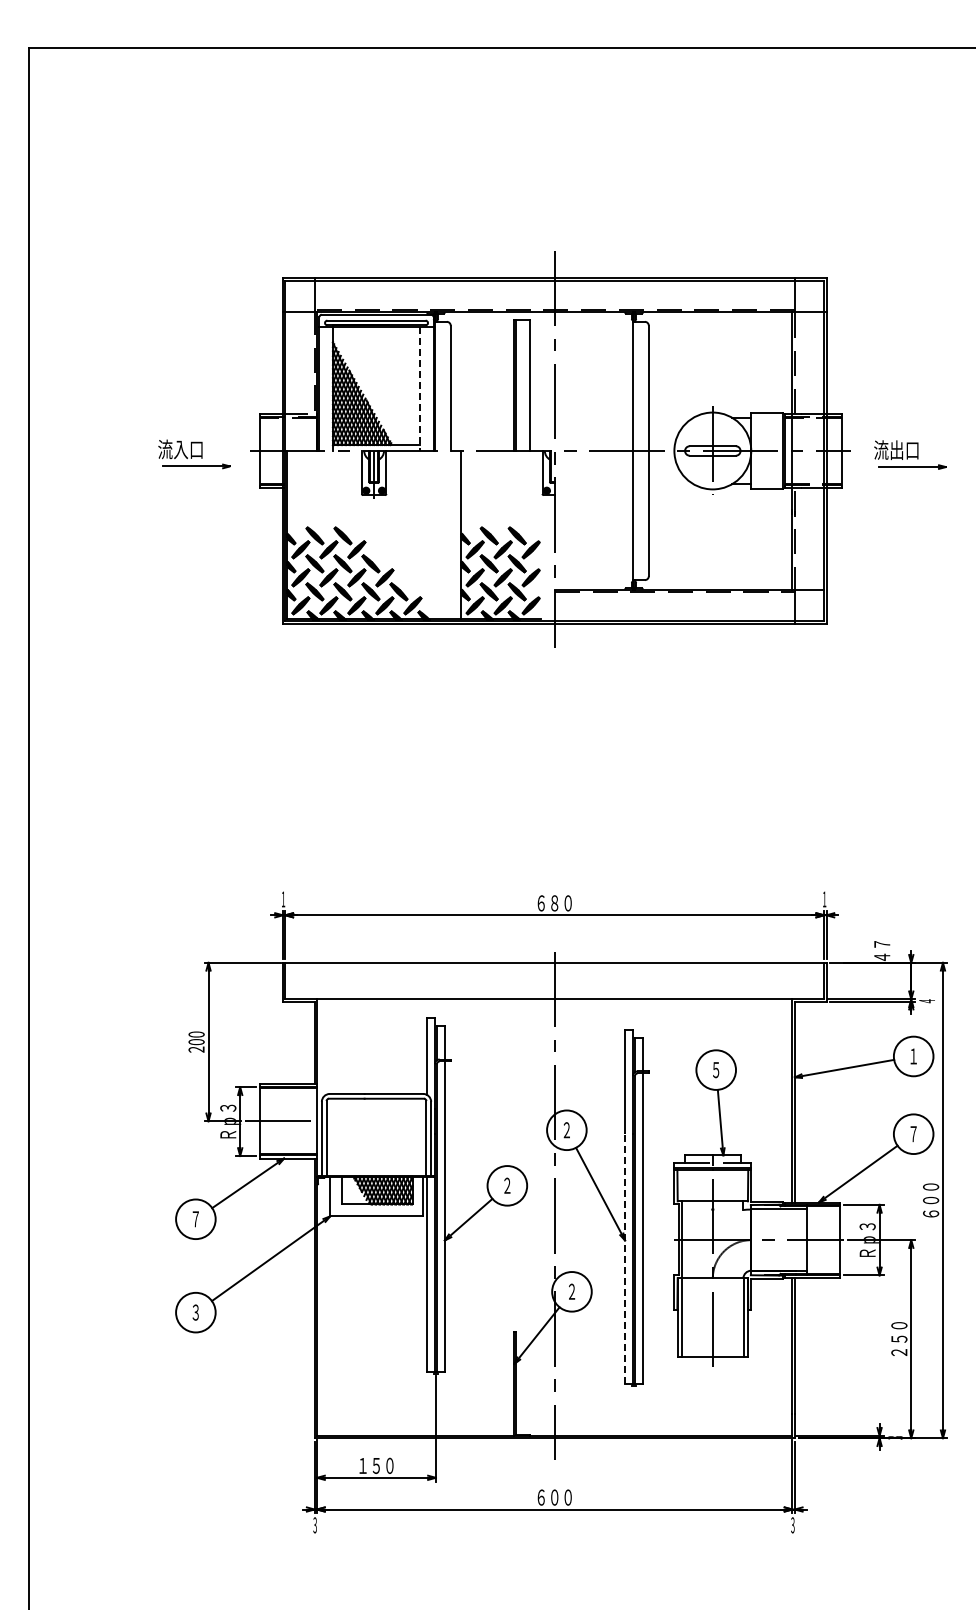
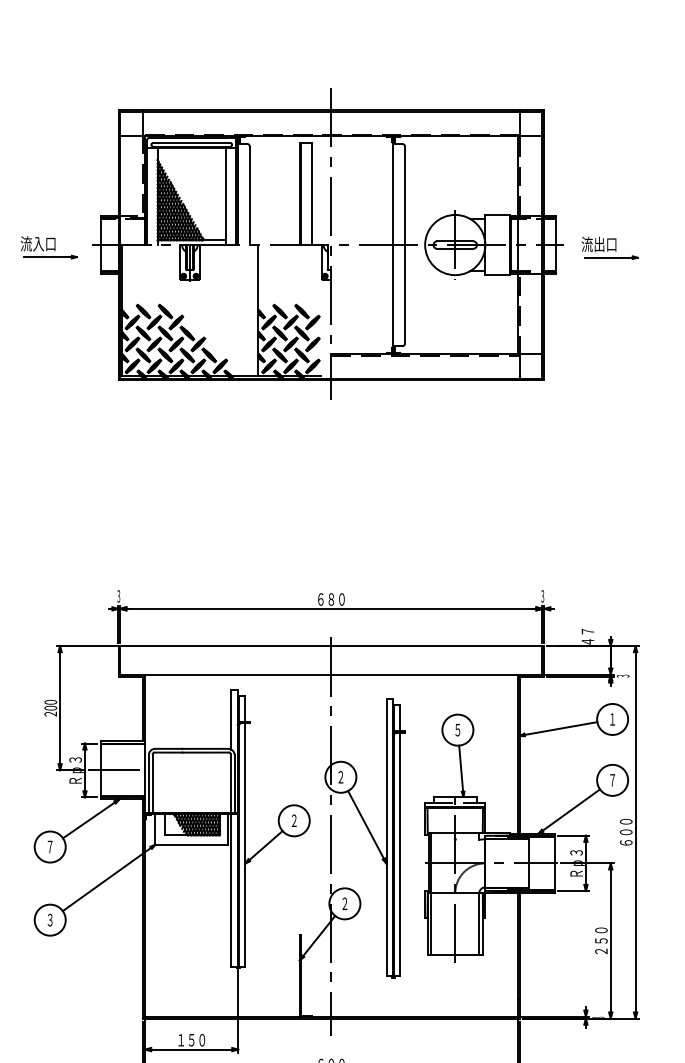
line: (420, 389) -> (226, 196), dashed -> solid
text: (283, 899) -> (118, 596), 1 -> 3
text: (824, 899) -> (542, 596), 1 -> 3
text: (927, 1001) -> (623, 676), 4 -> 3
line: (625, 1258) -> (386, 877), dashed -> solid

